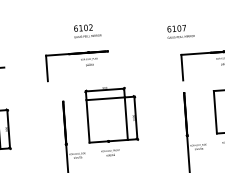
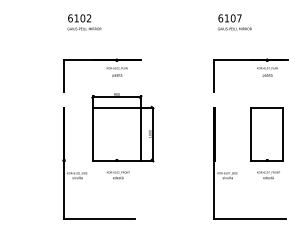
text: (87, 31) -> (84, 22), moved
text: (180, 31) -> (234, 22), moved
part: (80, 59) -> (106, 68), moved

